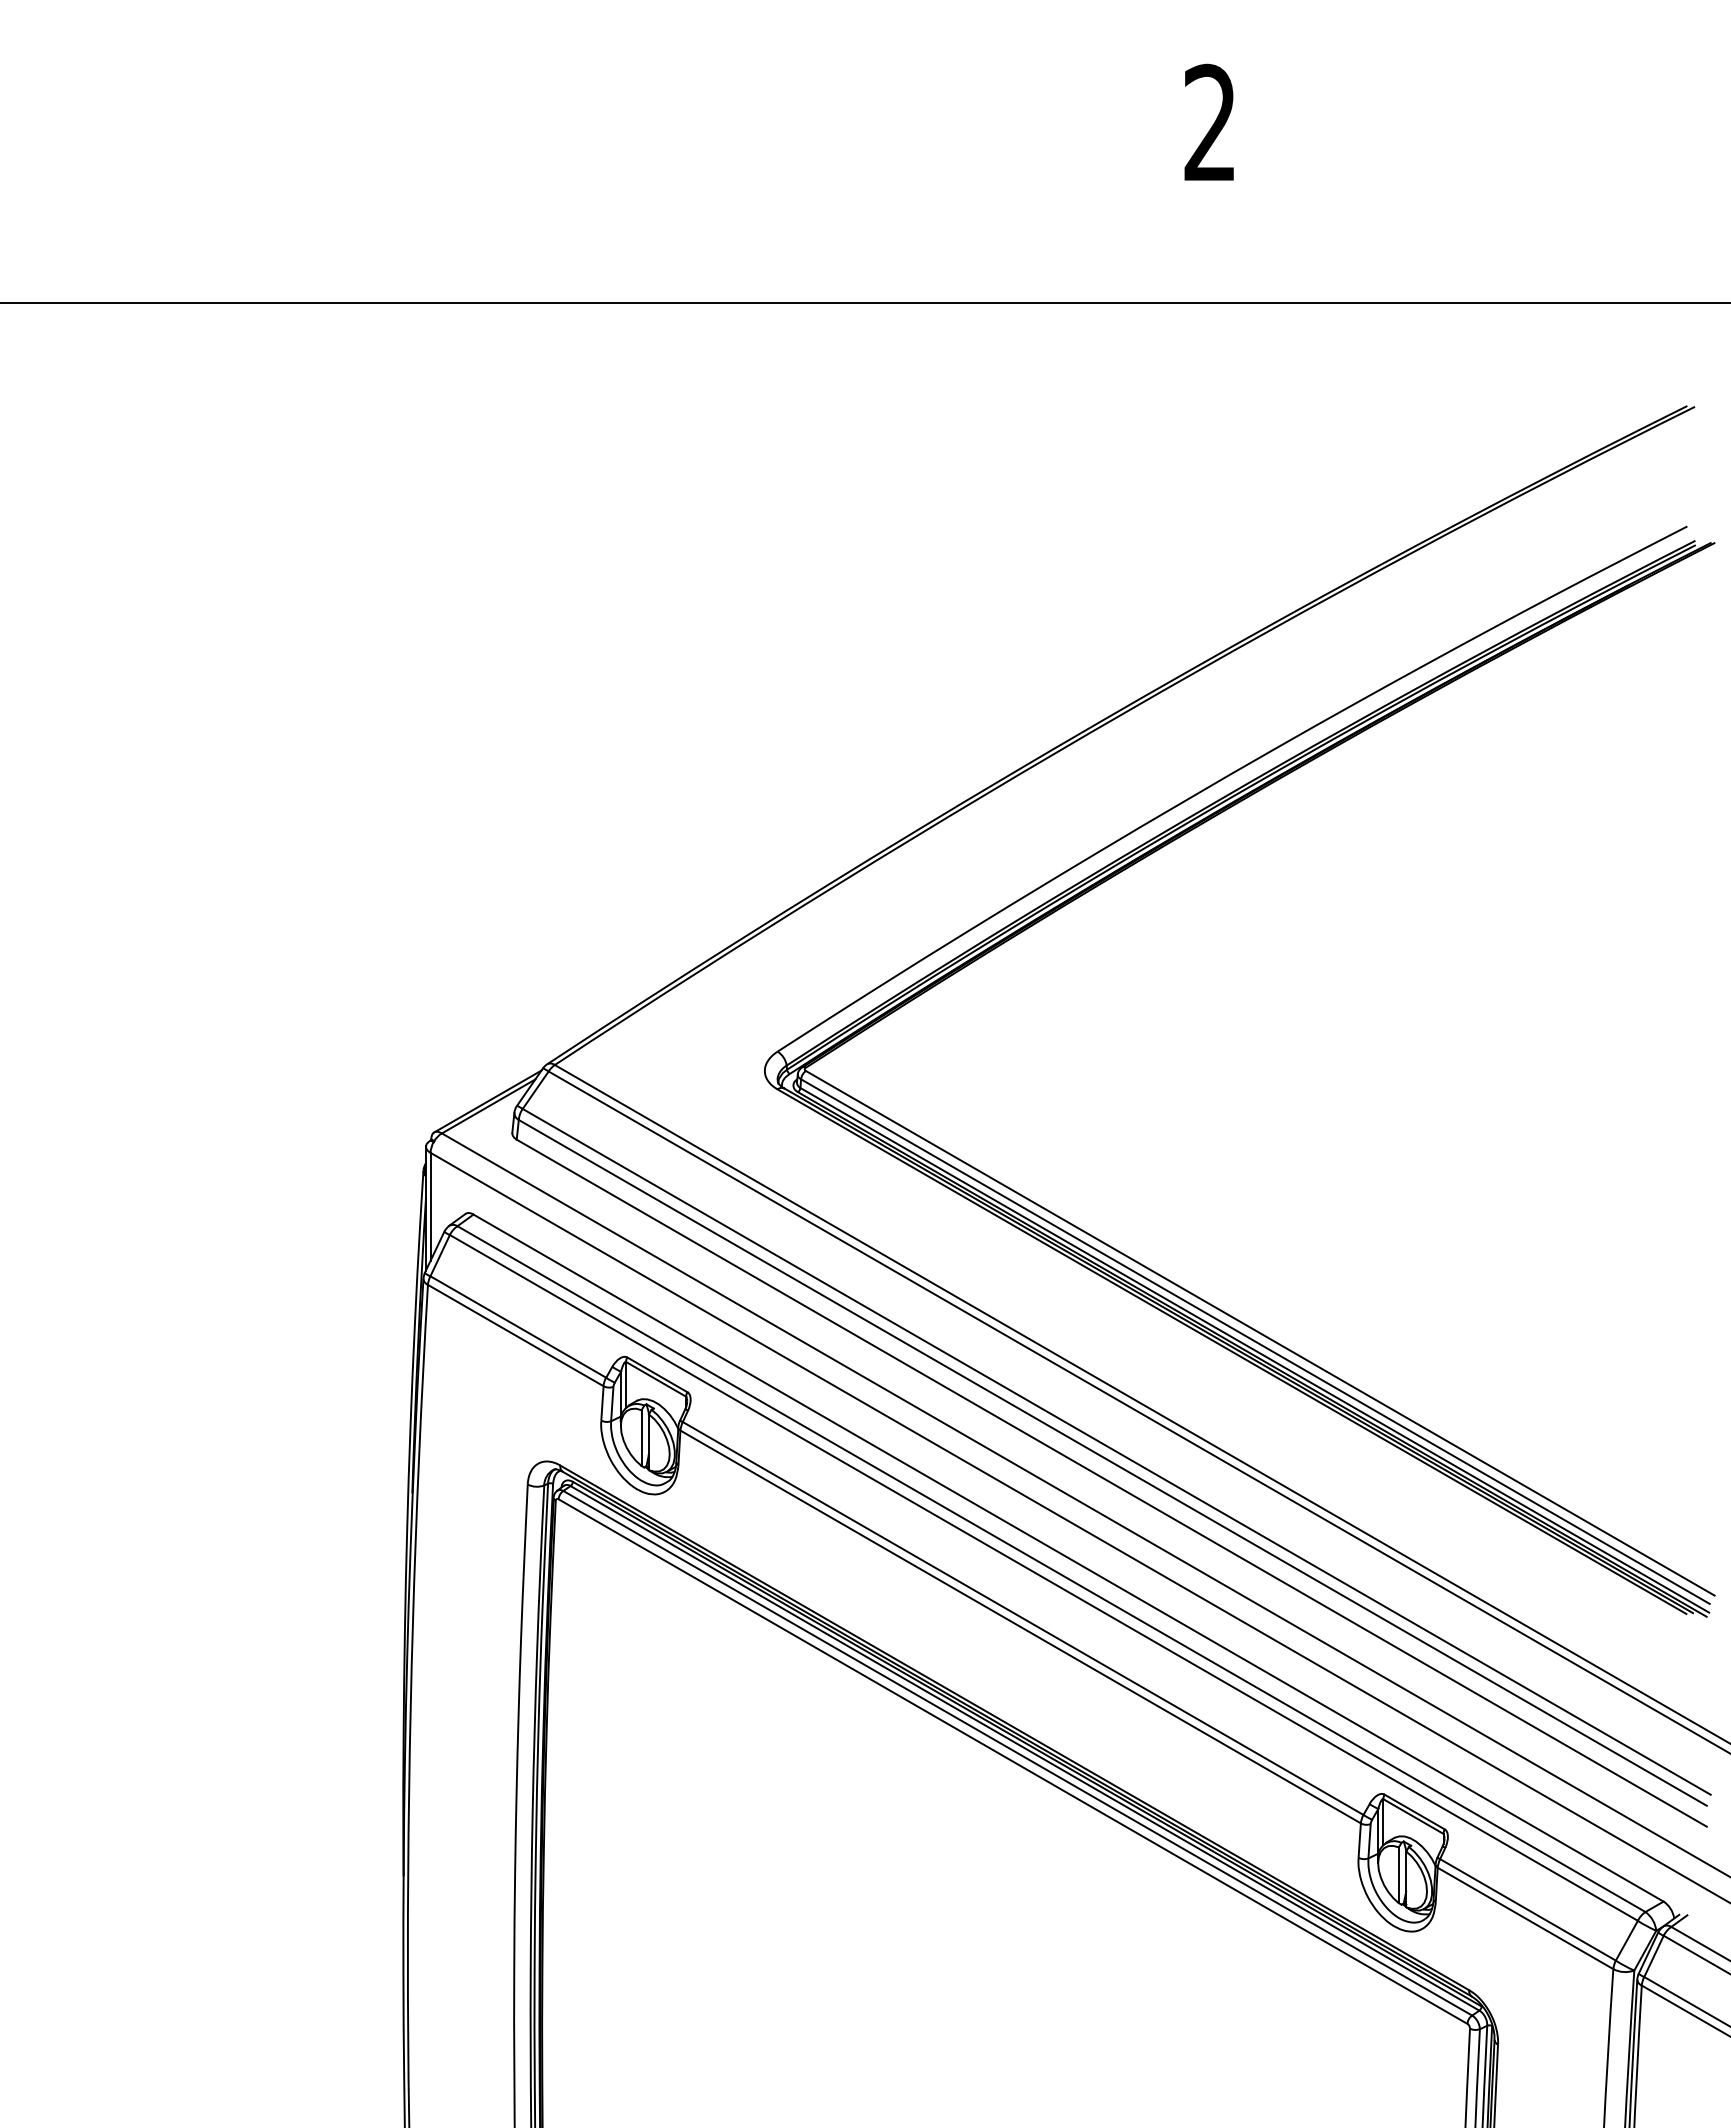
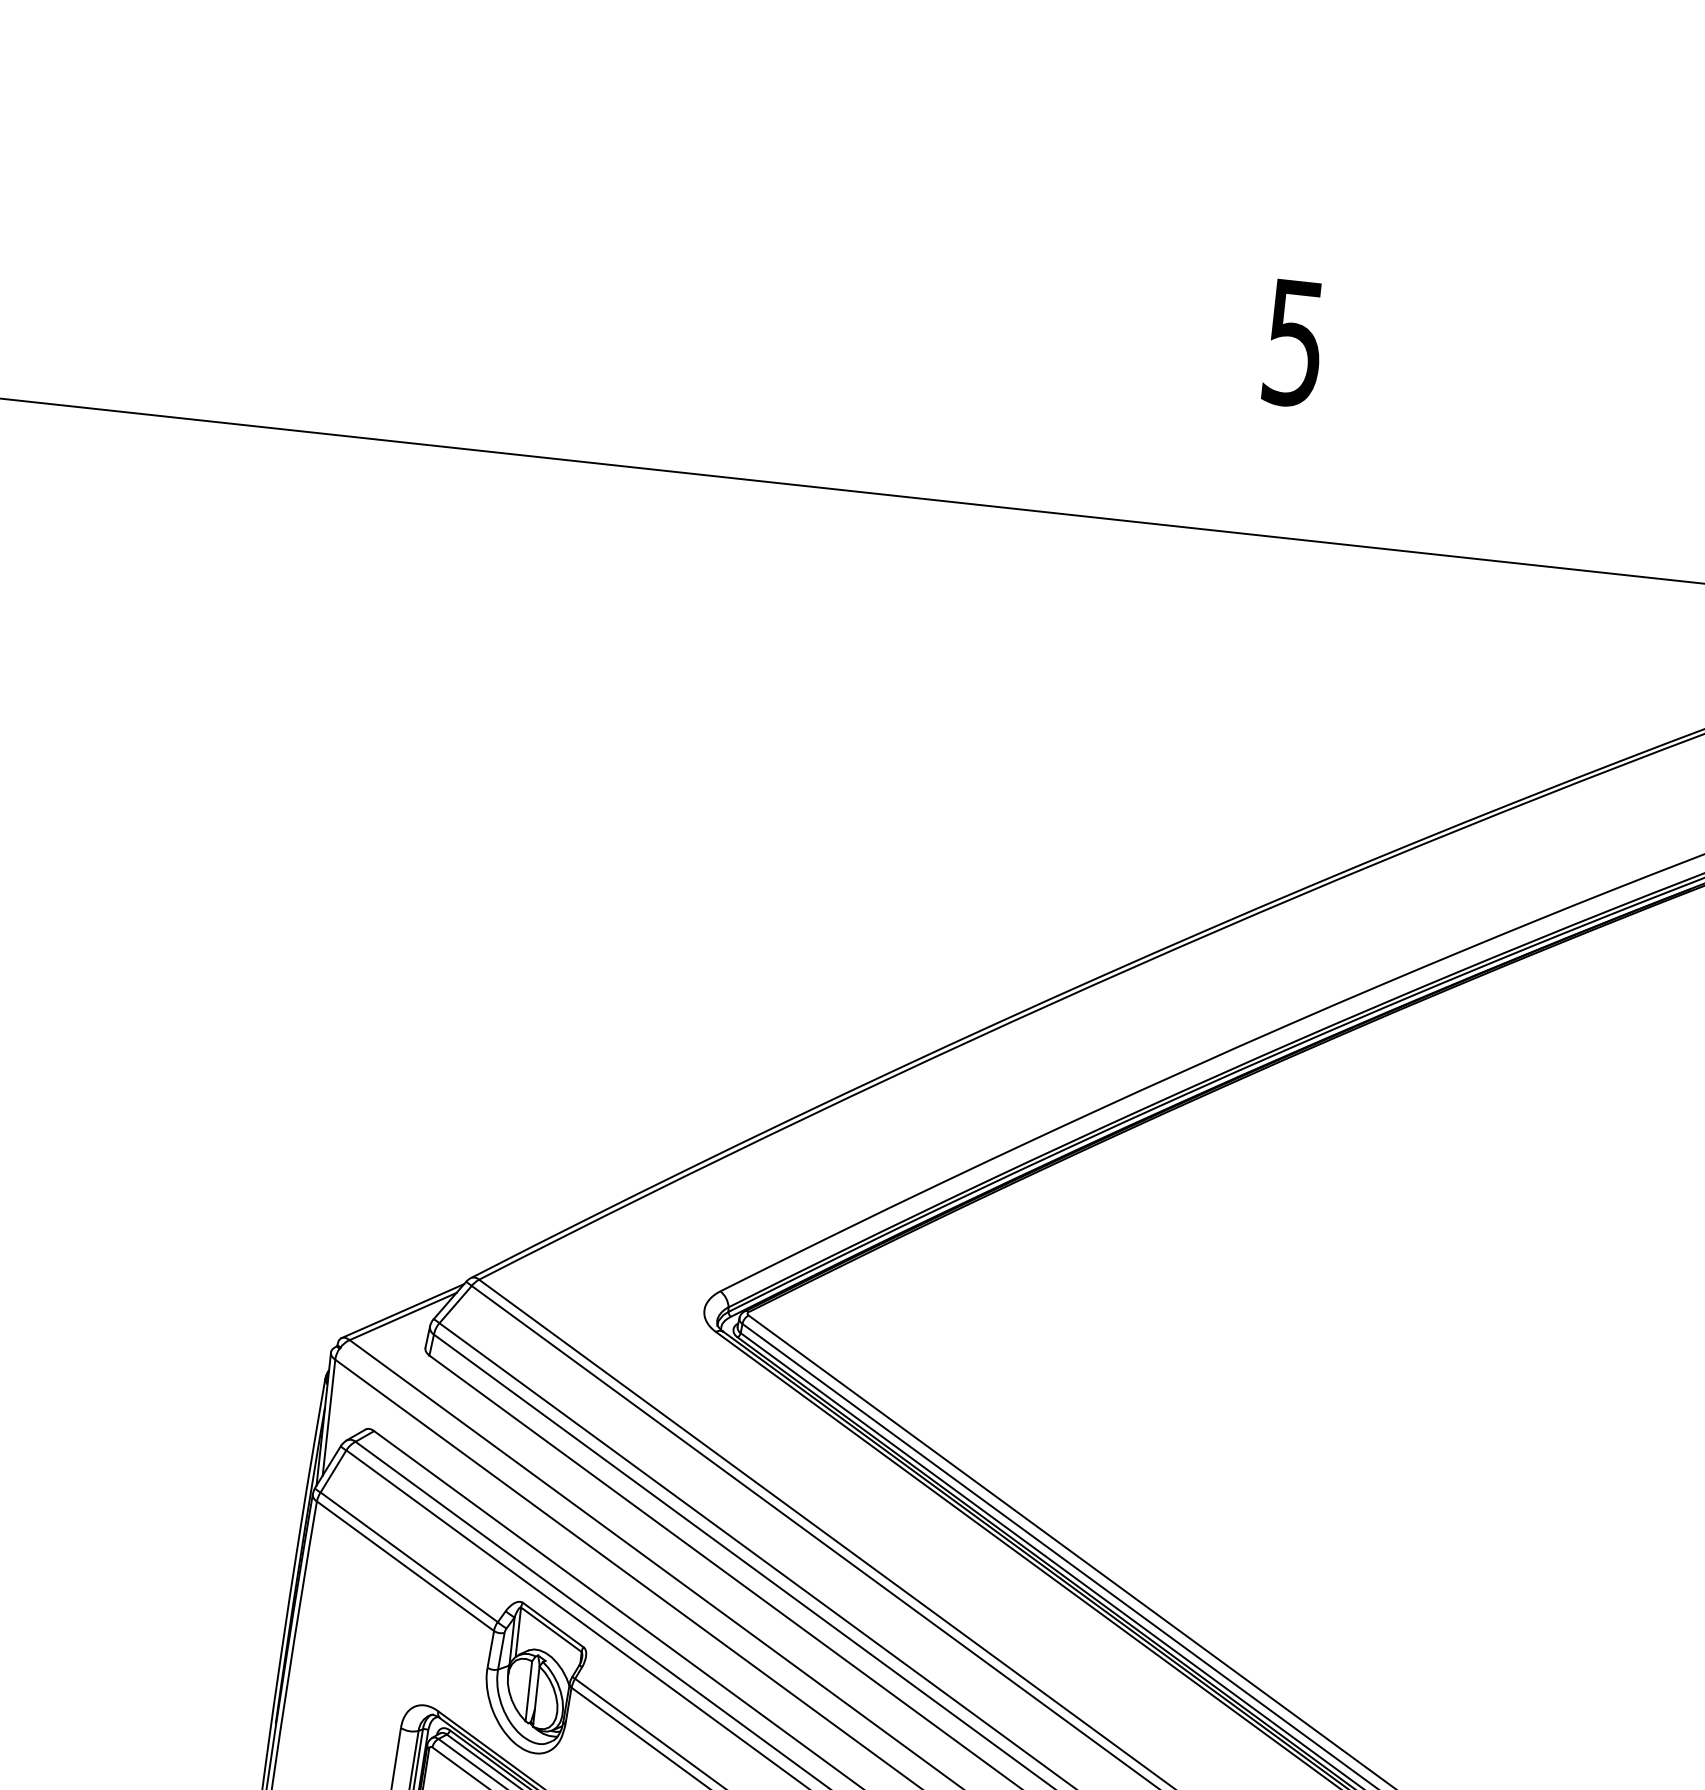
text: (1209, 122) -> (1293, 342), 2 -> 5

